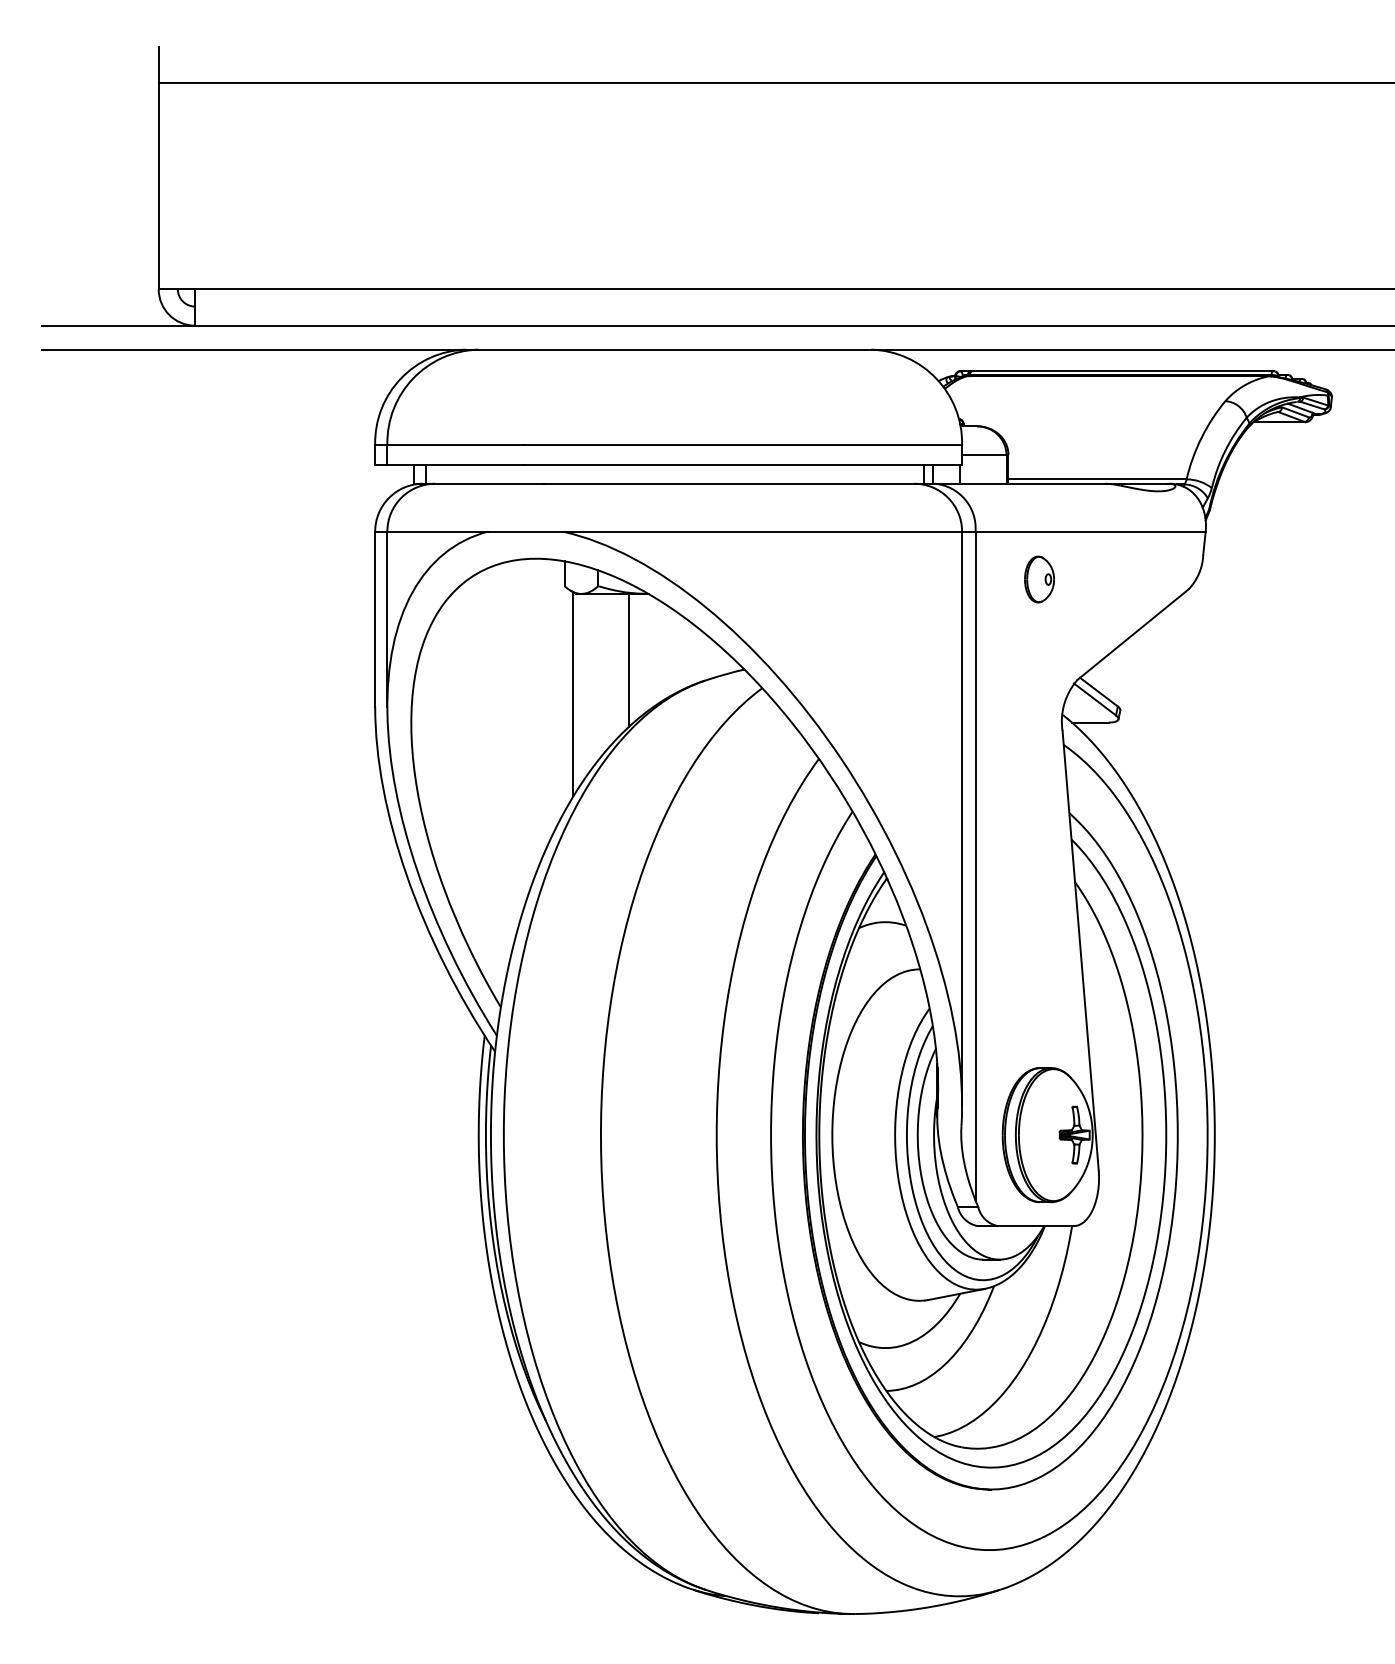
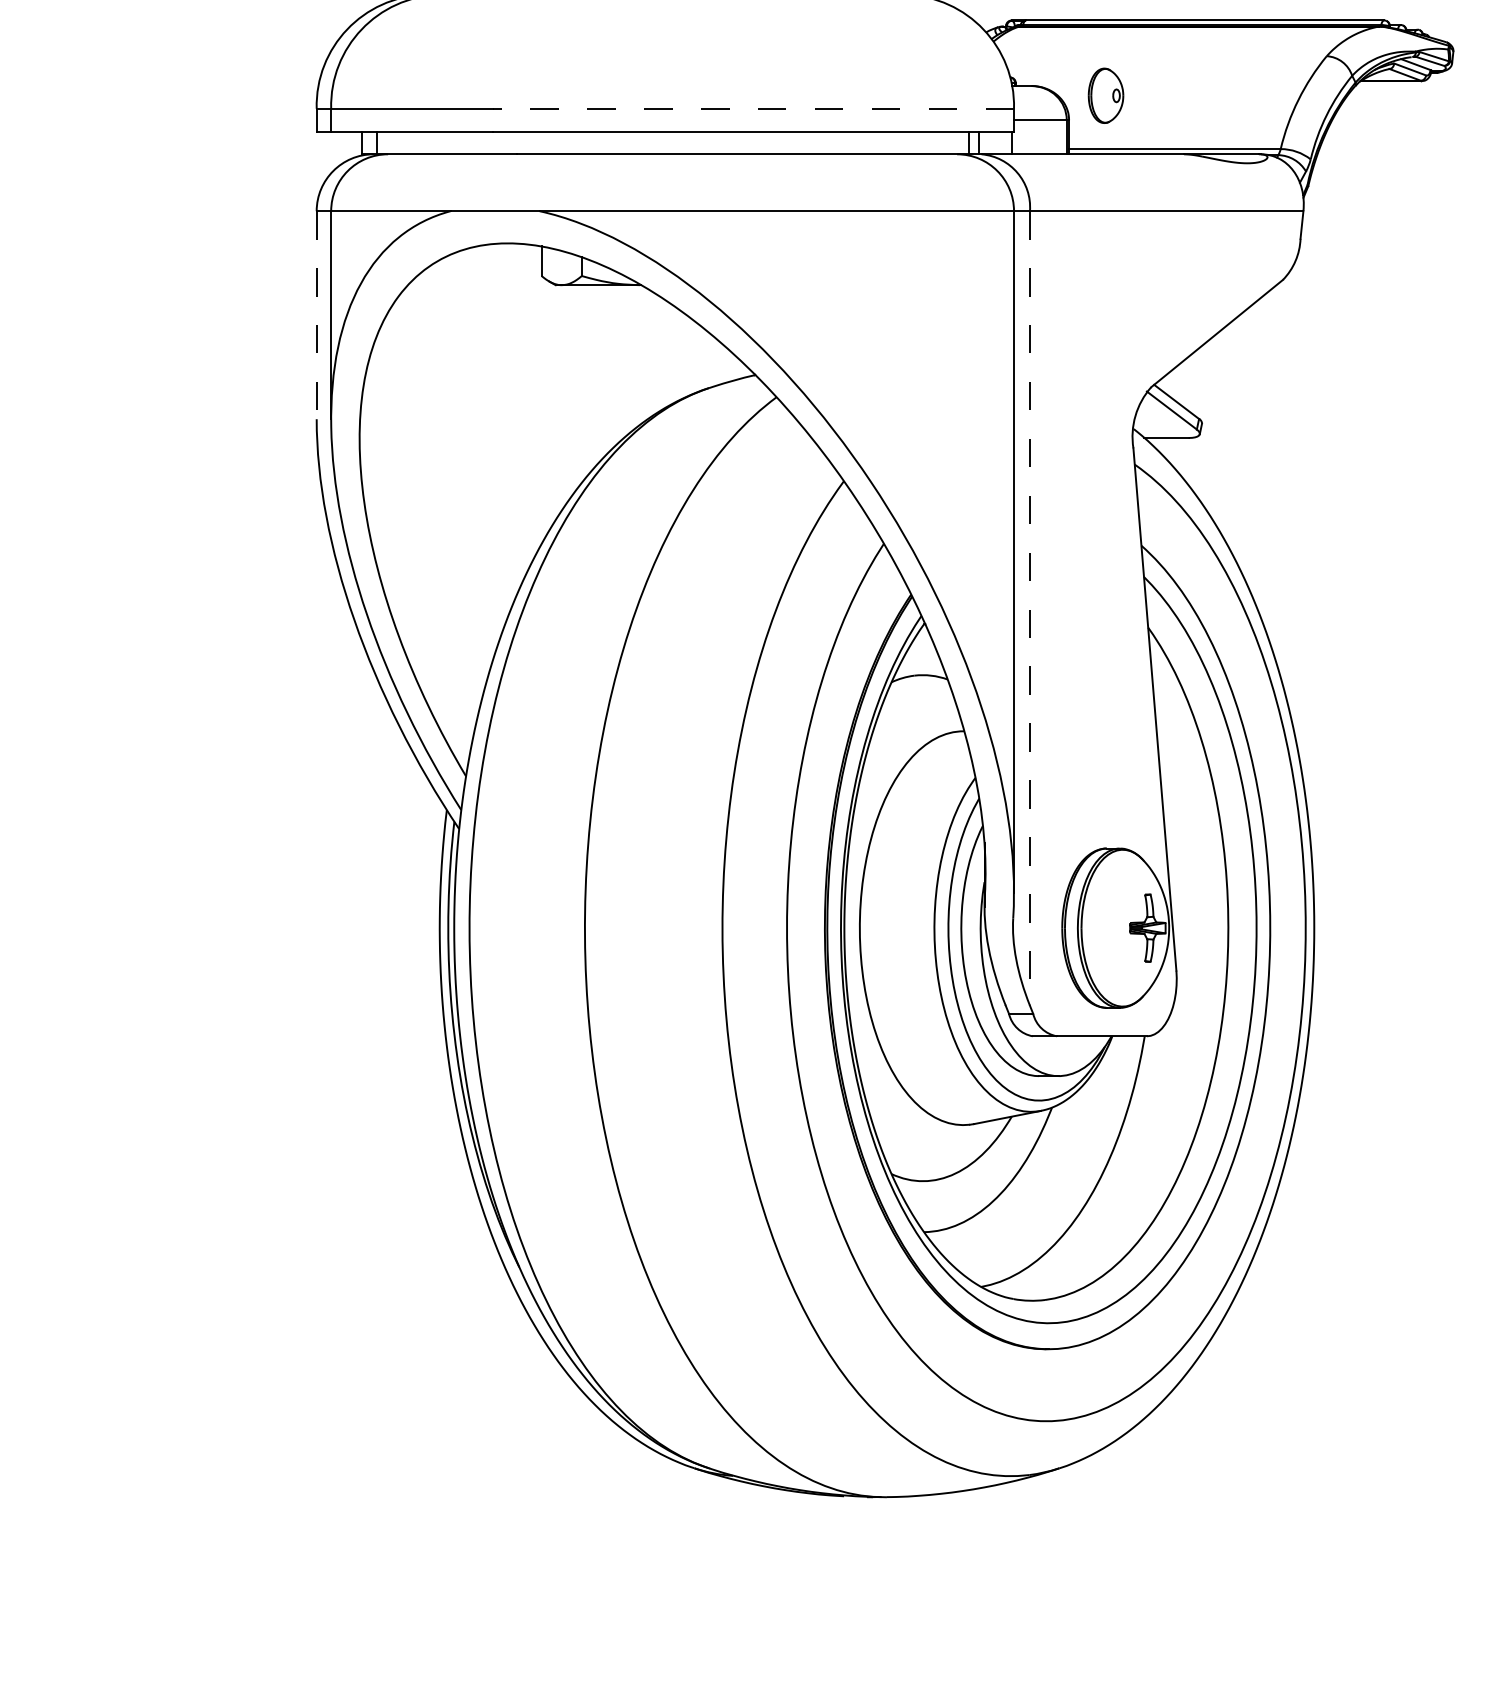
line: (742, 445) -> (753, 108), solid -> dashed
part: (1039, 579) -> (1105, 95), moved
line: (375, 619) -> (317, 315), solid -> dashed
line: (629, 659) -> (618, 363), removed
line: (573, 694) -> (552, 404), removed
line: (975, 866) -> (1029, 609), solid -> dashed

